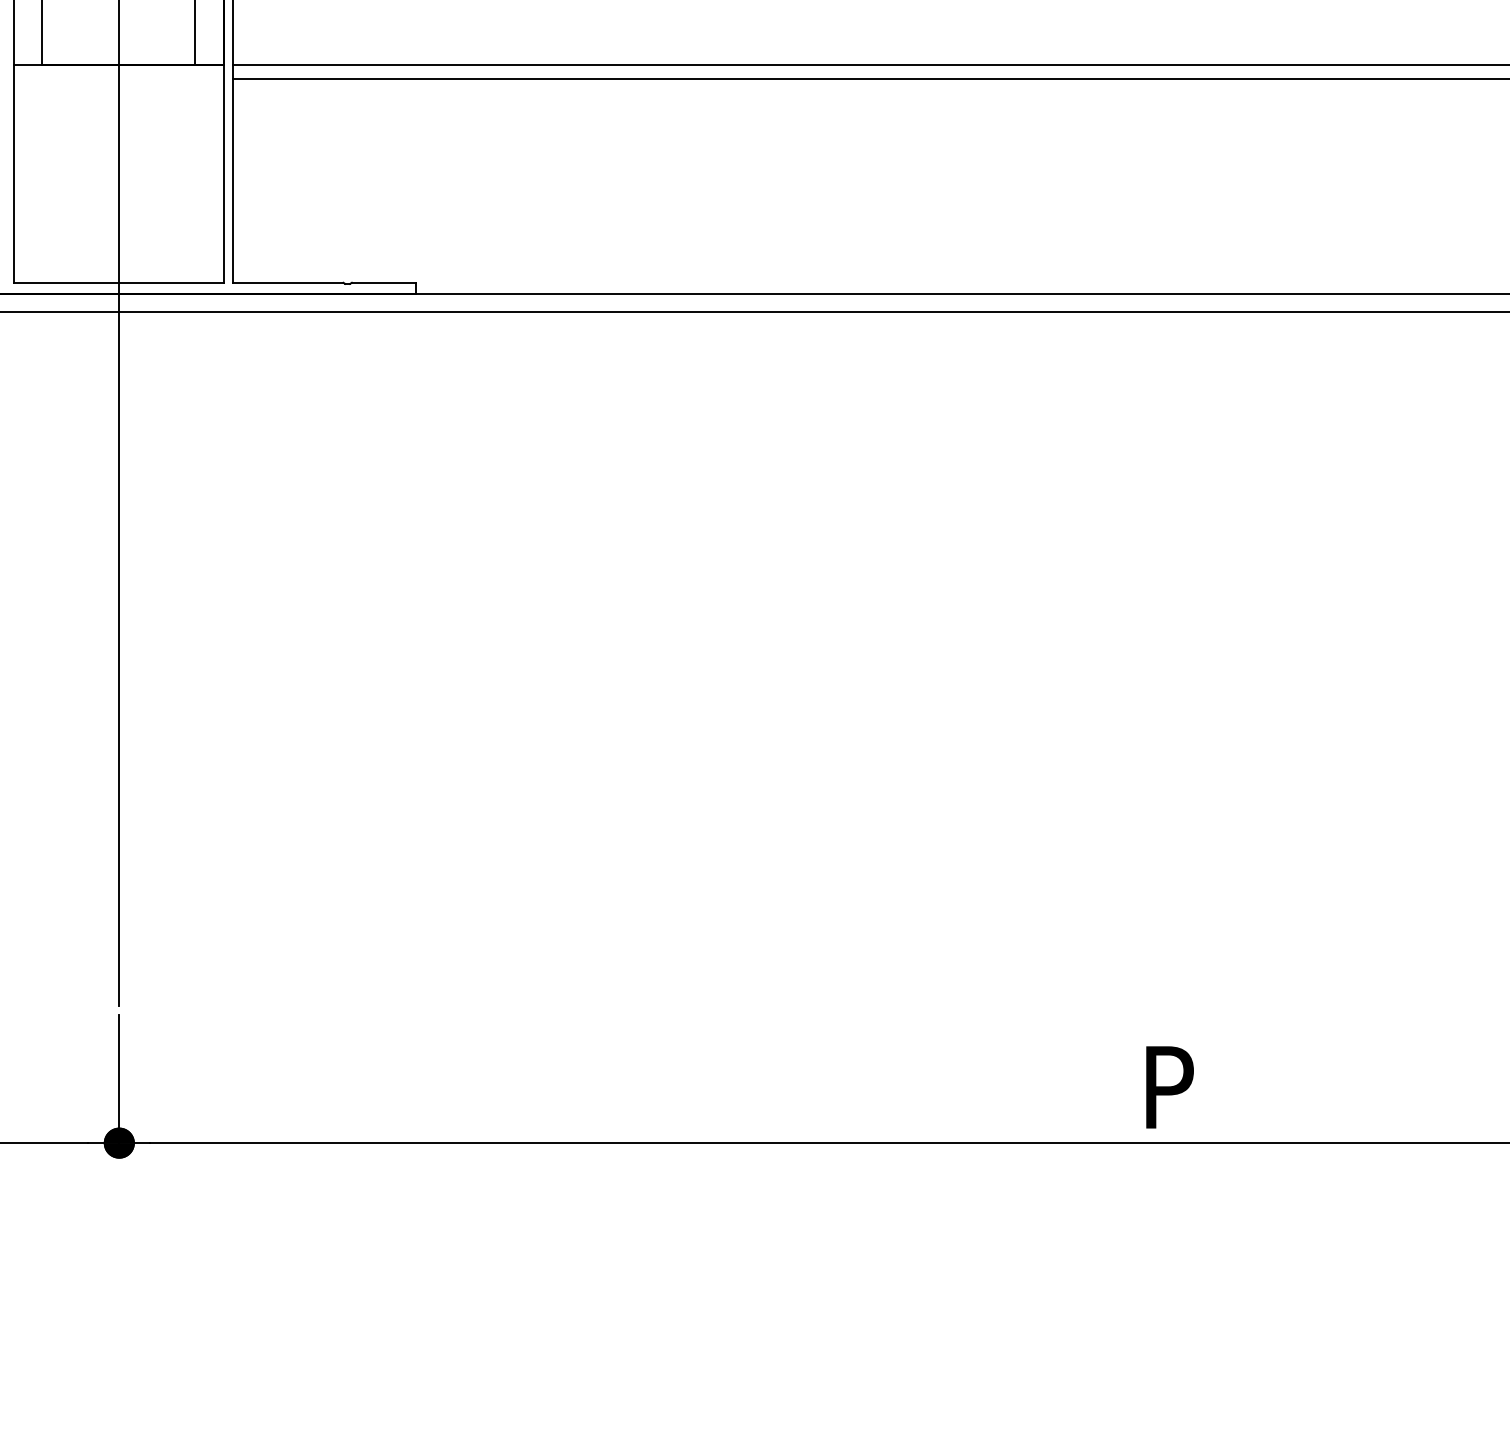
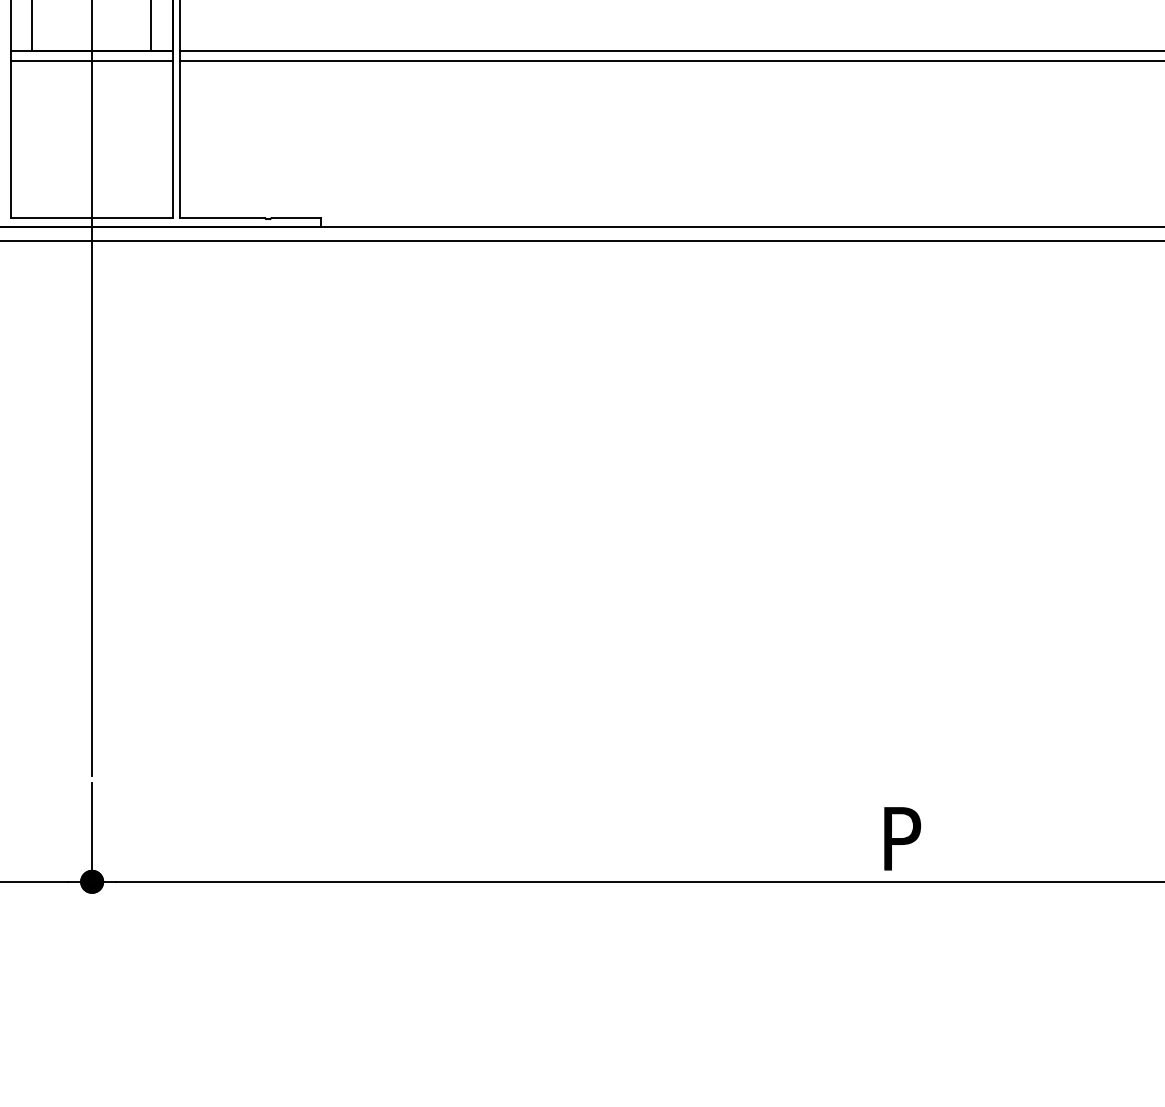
line: (119, 79) -> (92, 61), added

